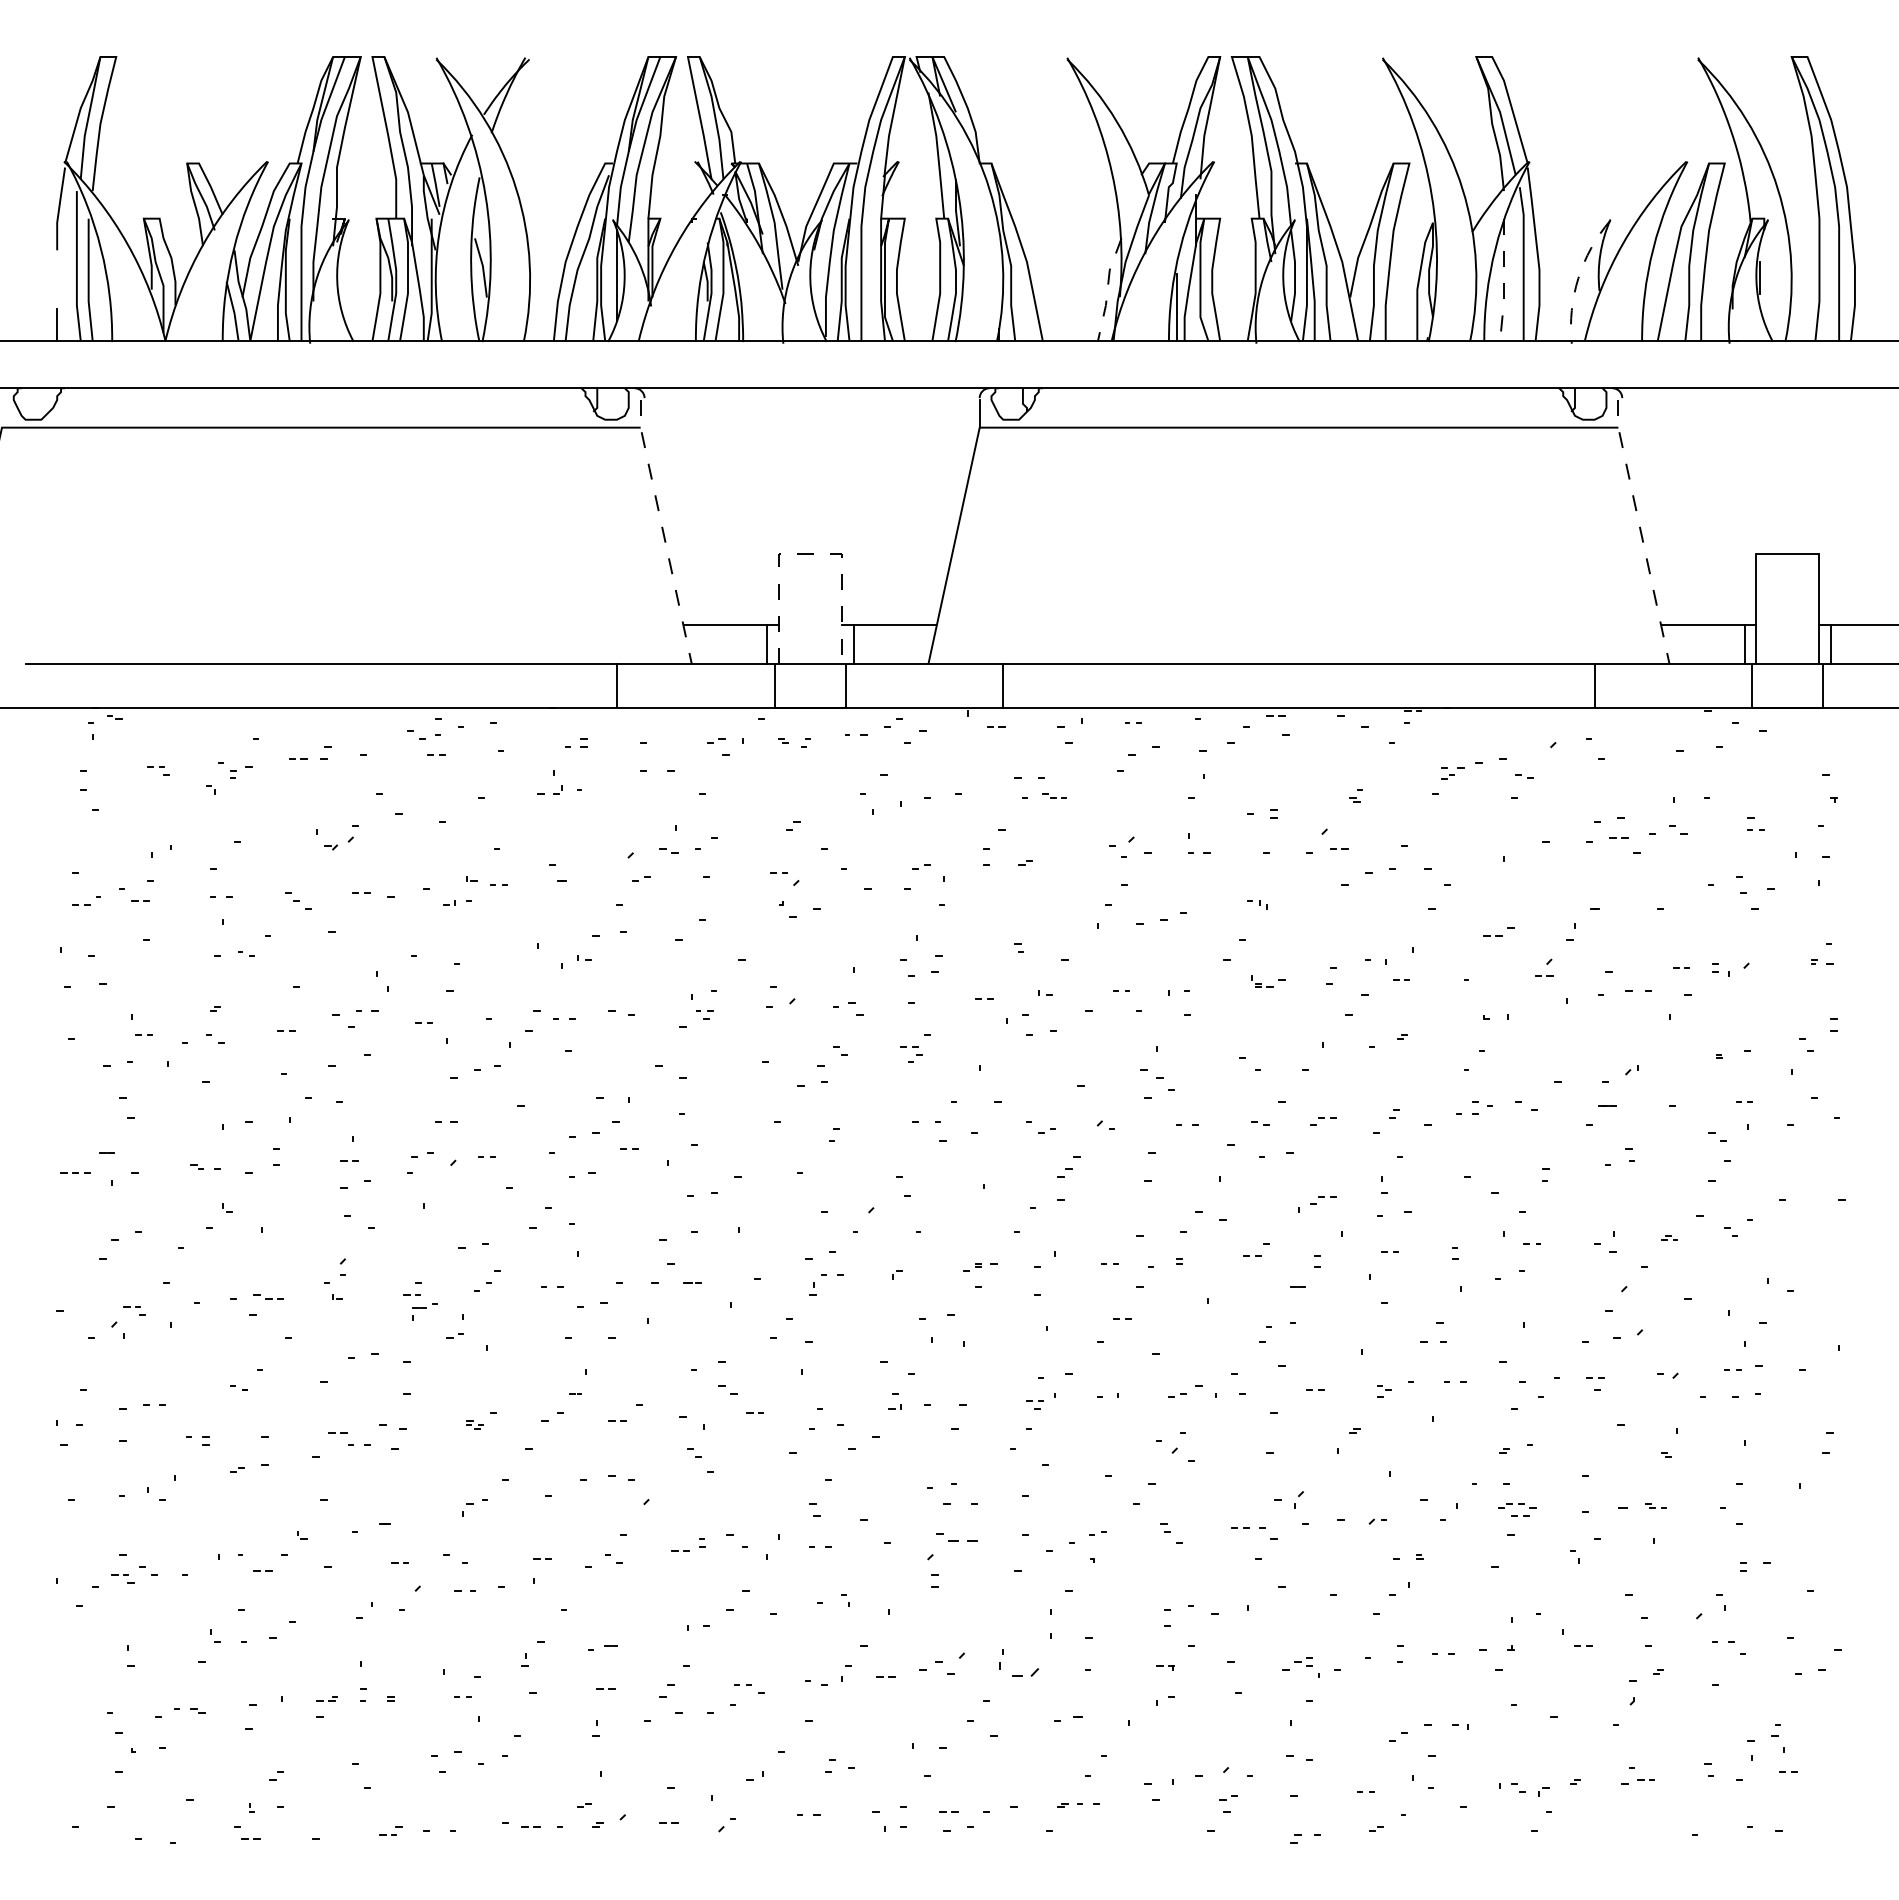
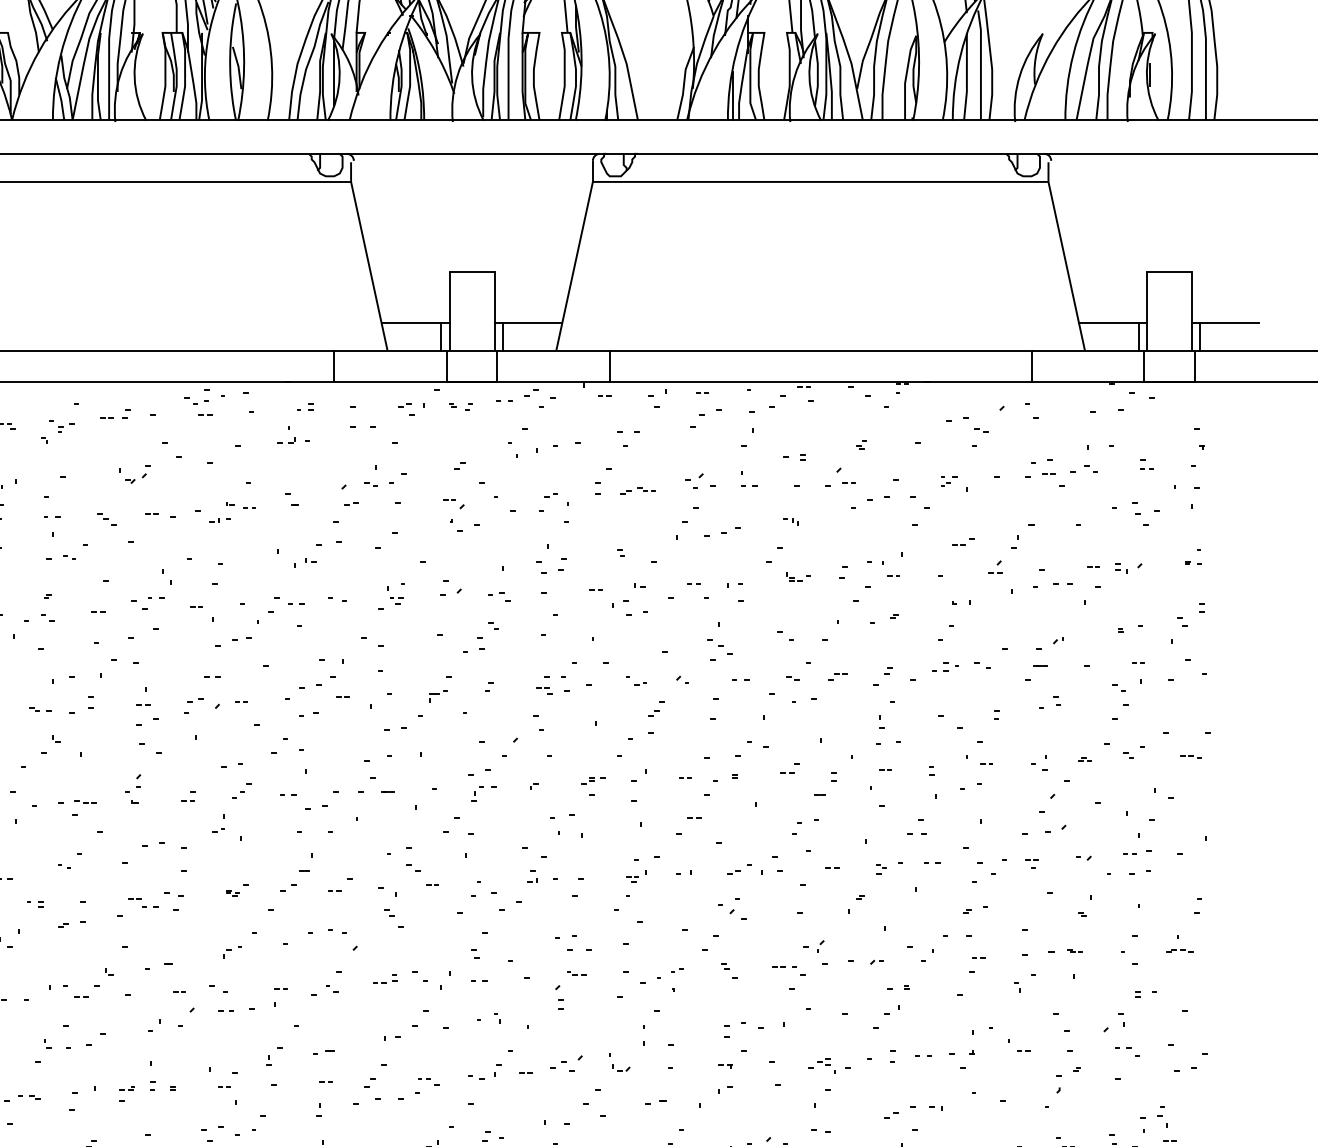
arc: (1578, 278) -> (1020, 75), dashed -> solid
line: (1503, 280) -> (966, 76), dashed -> solid
line: (1107, 289) -> (684, 83), dashed -> solid
line: (663, 531) -> (367, 256), dashed -> solid
line: (1640, 531) -> (1064, 256), dashed -> solid
line: (810, 553) -> (472, 271), dashed -> solid
part: (1452, 773) -> (948, 481), moved
part: (1054, 795) -> (646, 489), moved
part: (911, 1050) -> (544, 690), moved
part: (1323, 1200) -> (838, 733), removed
part: (1818, 1233) -> (1191, 756), added
part: (424, 1311) -> (437, 696), moved
part: (1517, 1505) -> (1179, 950), moved
part: (956, 1536) -> (576, 972), size x0.62
part: (1018, 1669) -> (620, 1067), size x0.62

